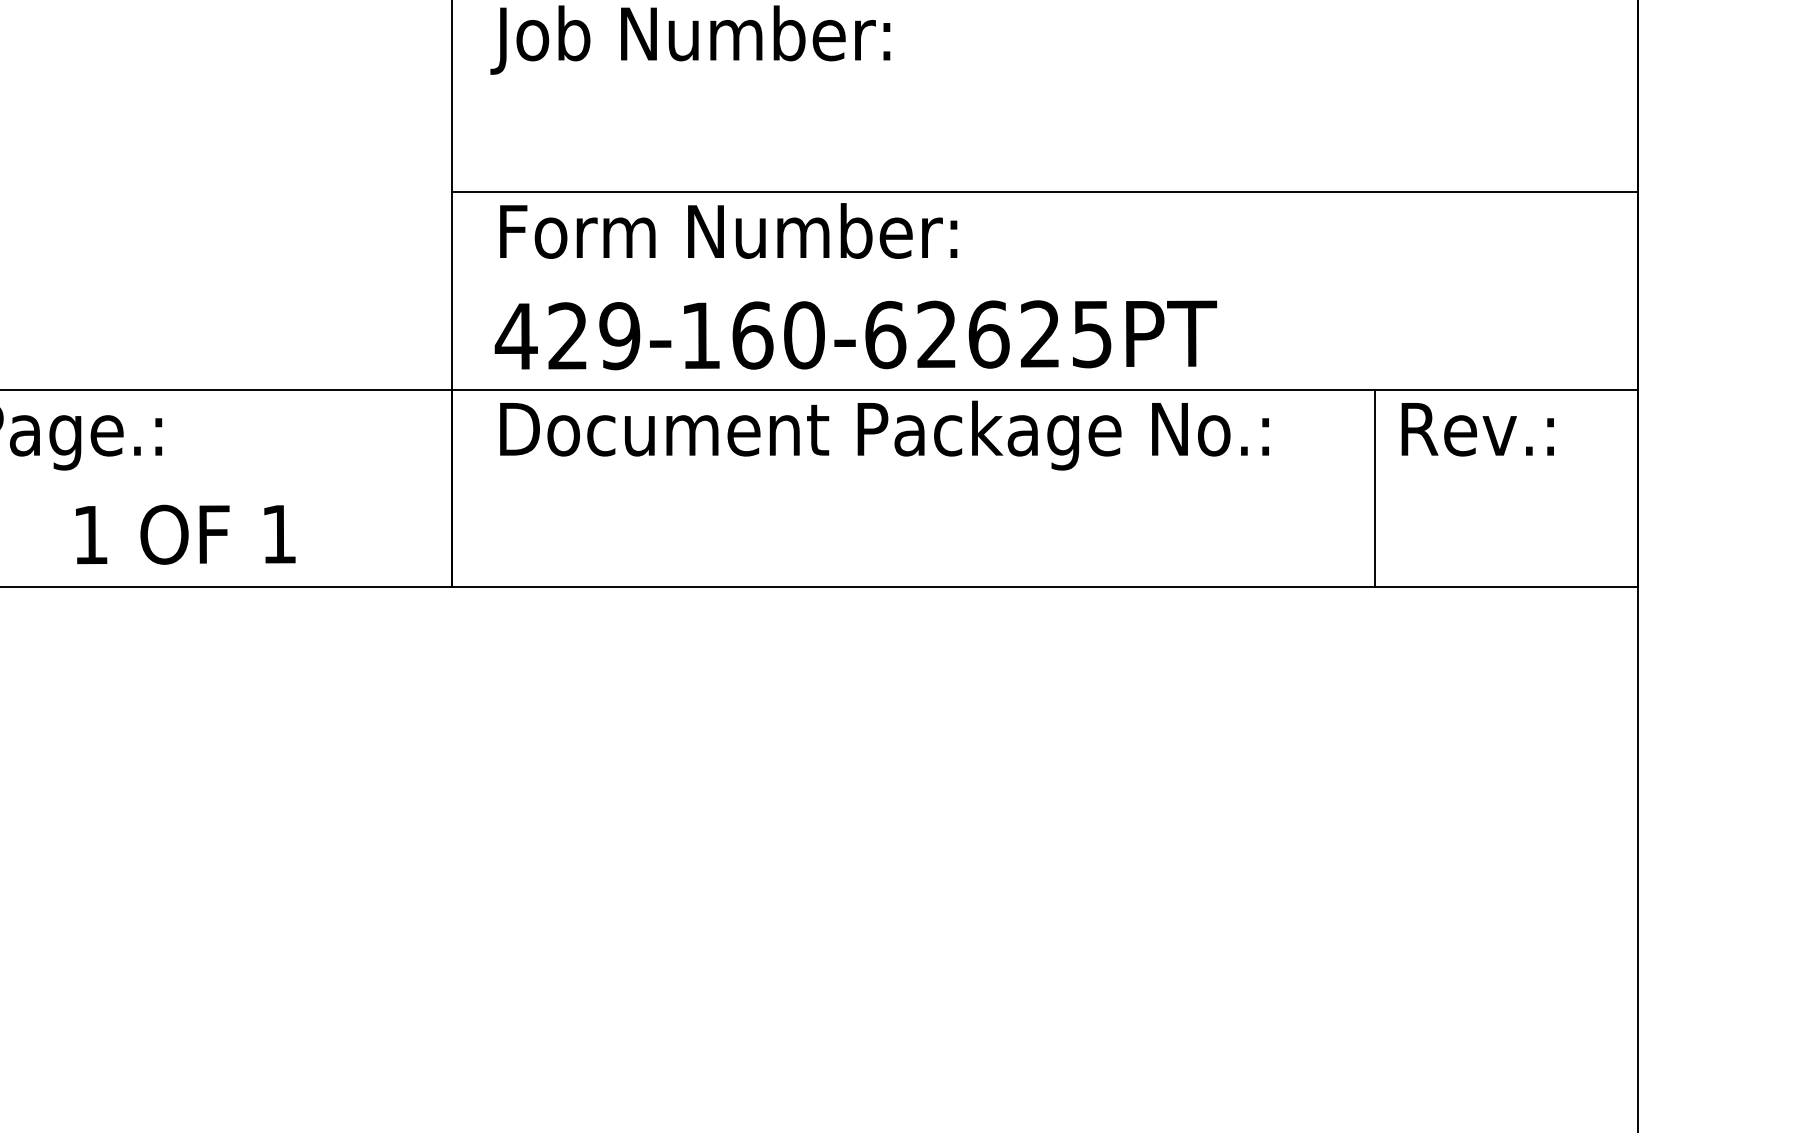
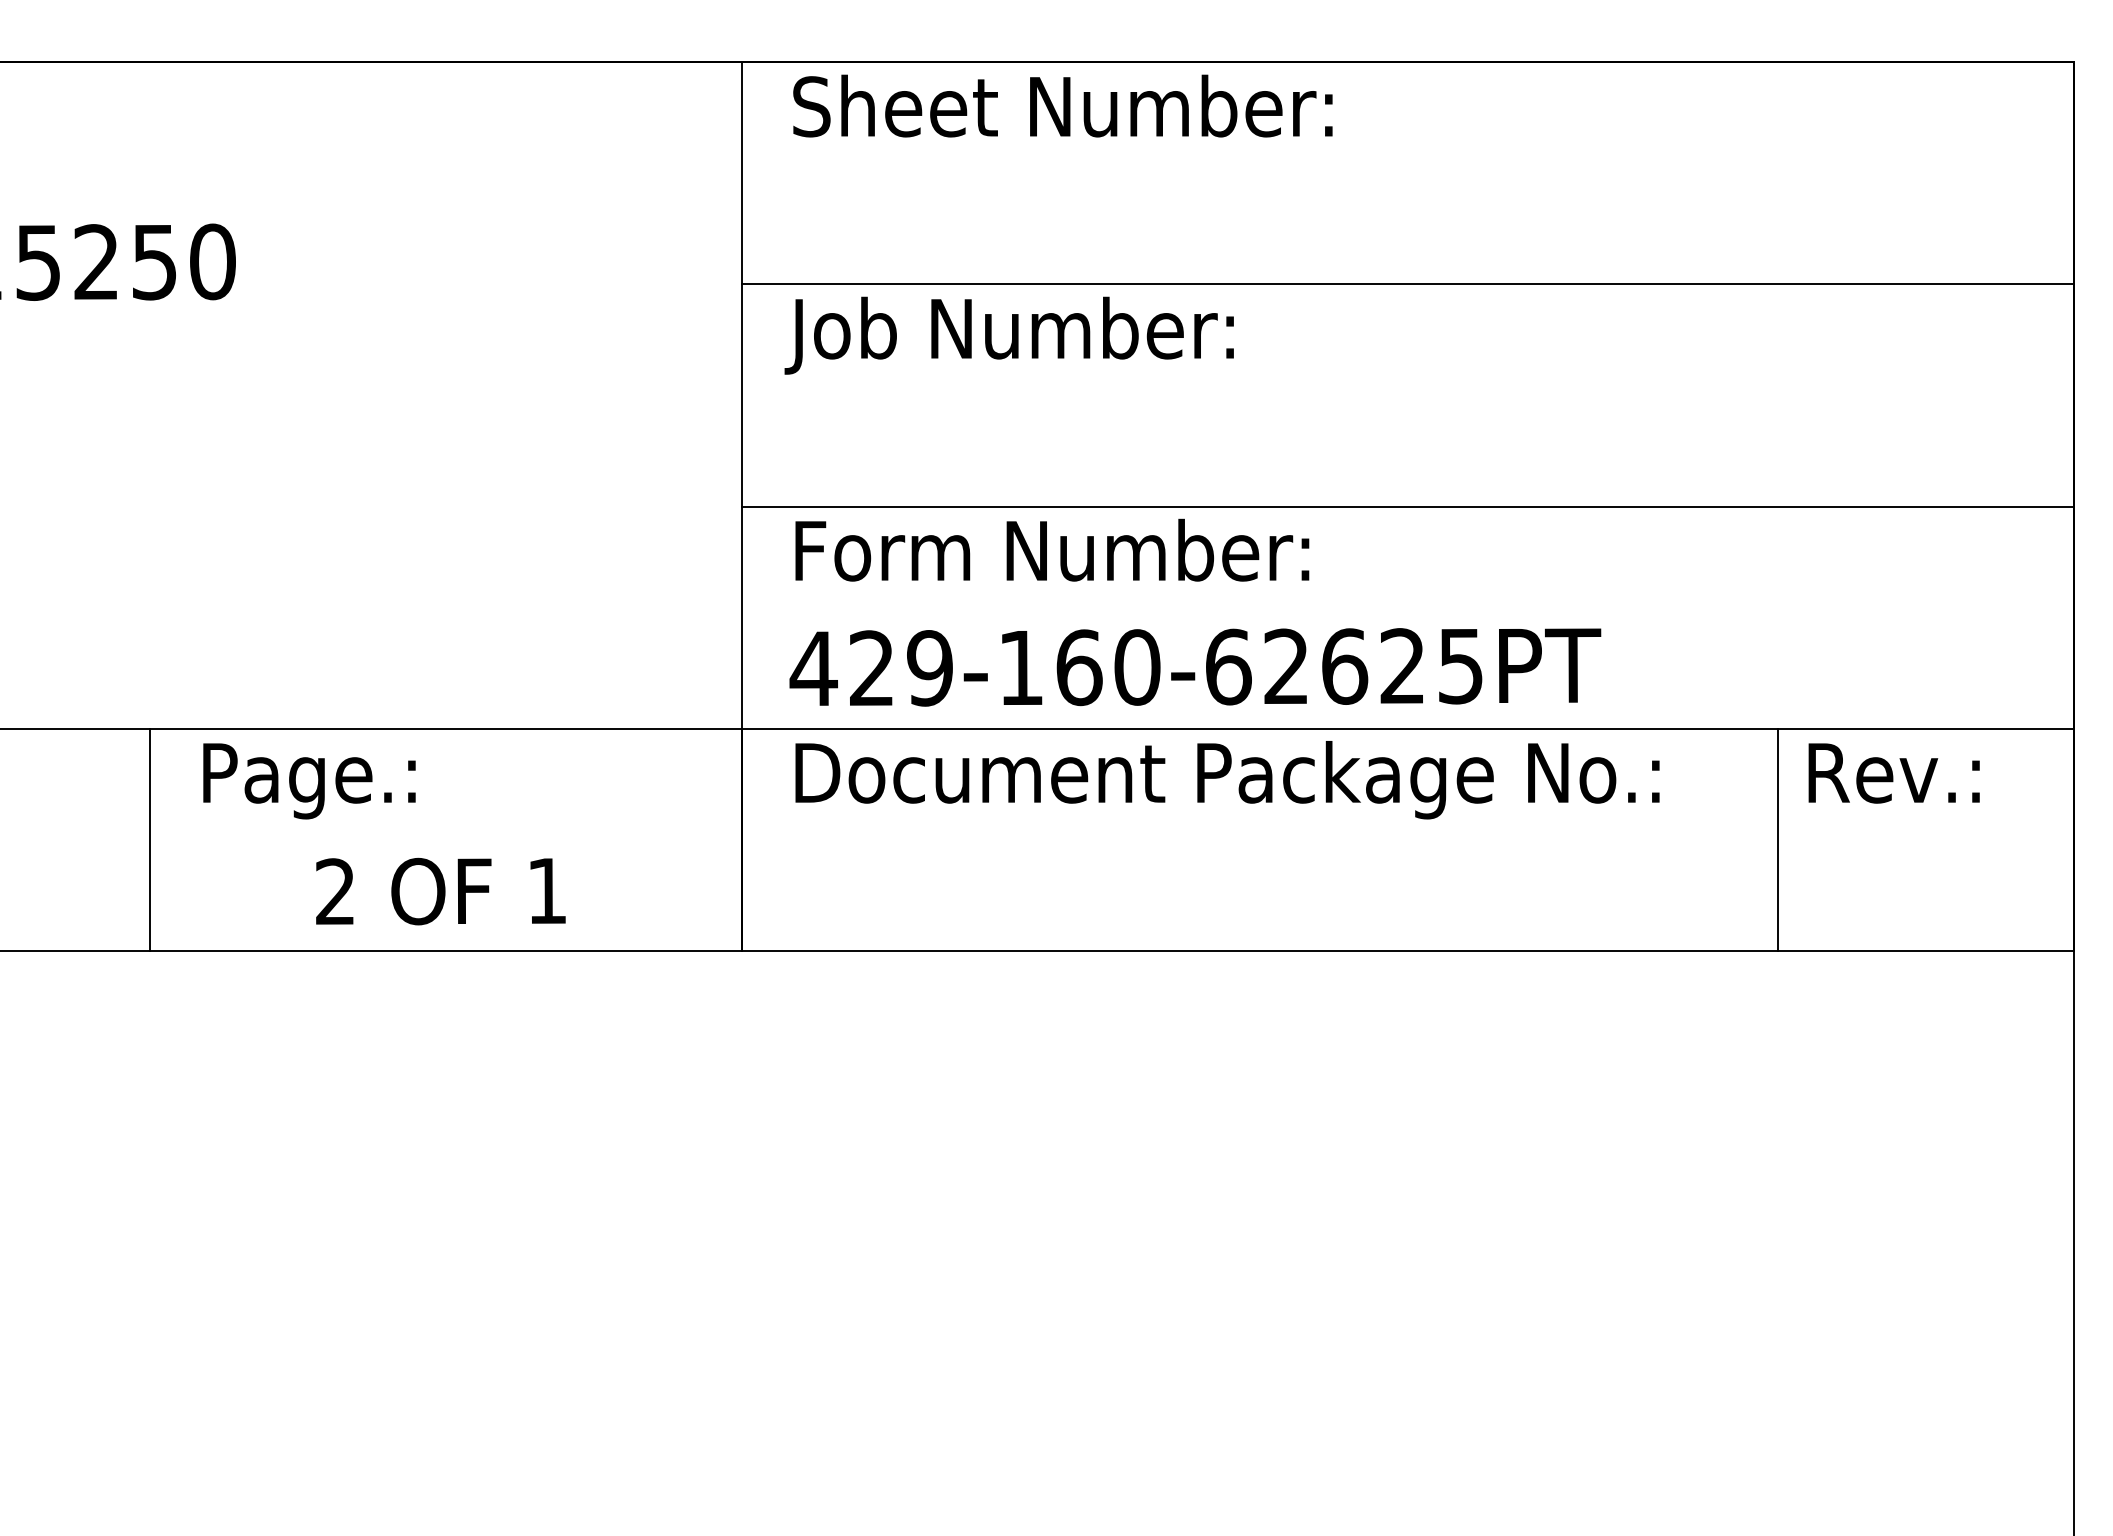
text: (89, 534) -> (334, 891), 1 -> 2

